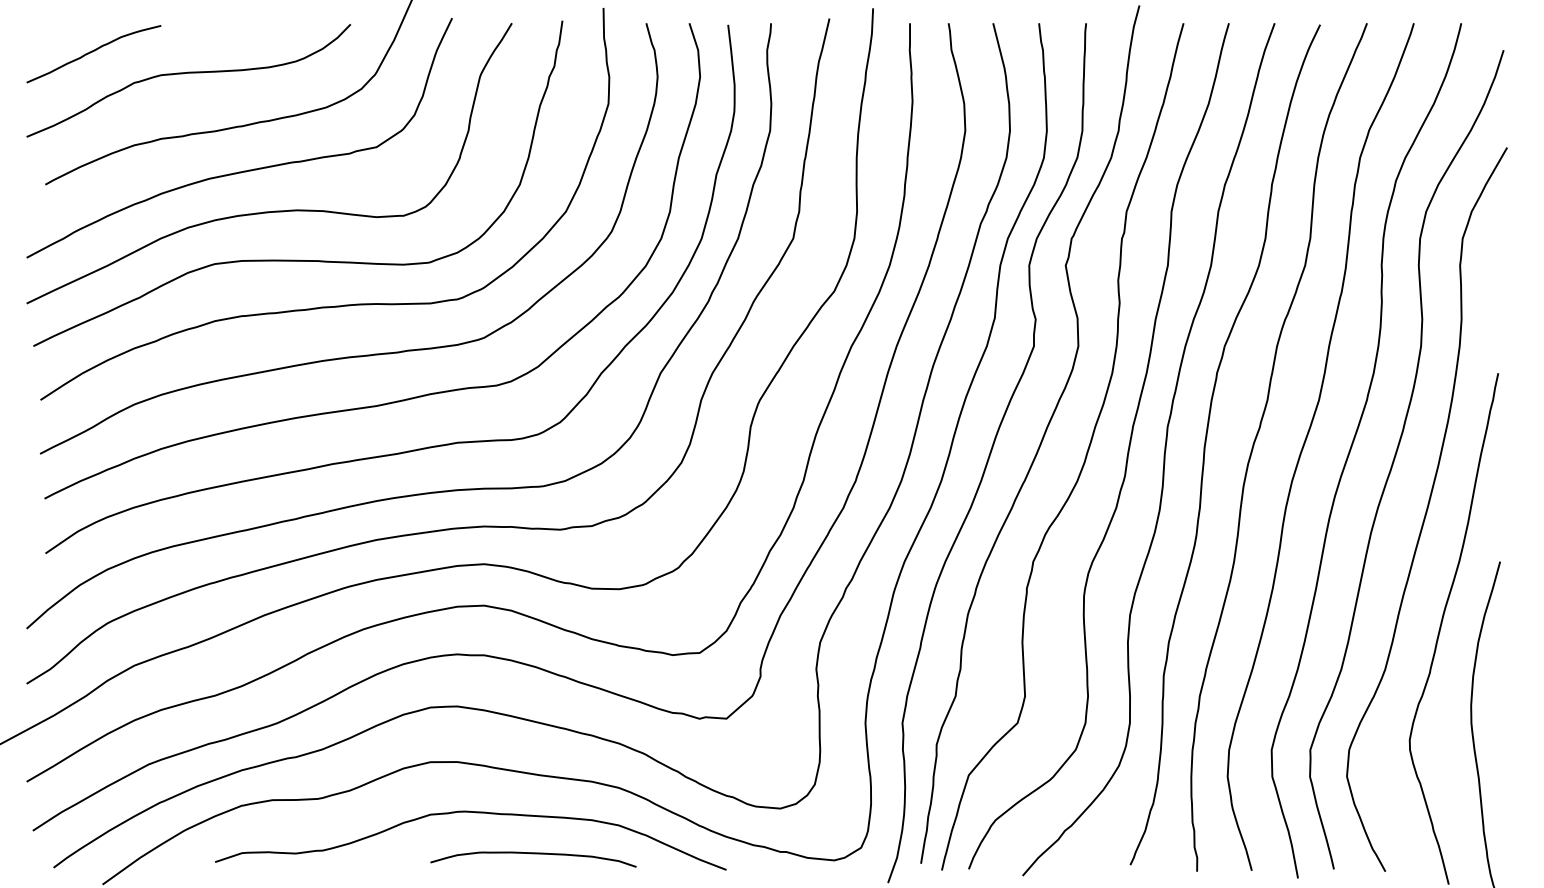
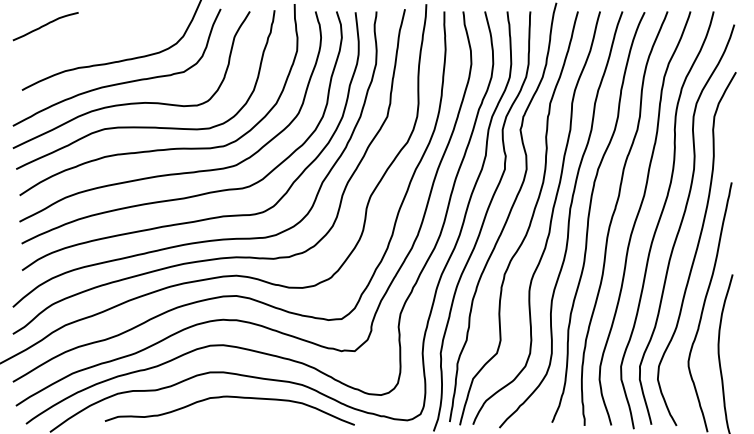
curve: (187, 74) -> (91, 36), removed
curve: (533, 854) -> (260, 417), removed

